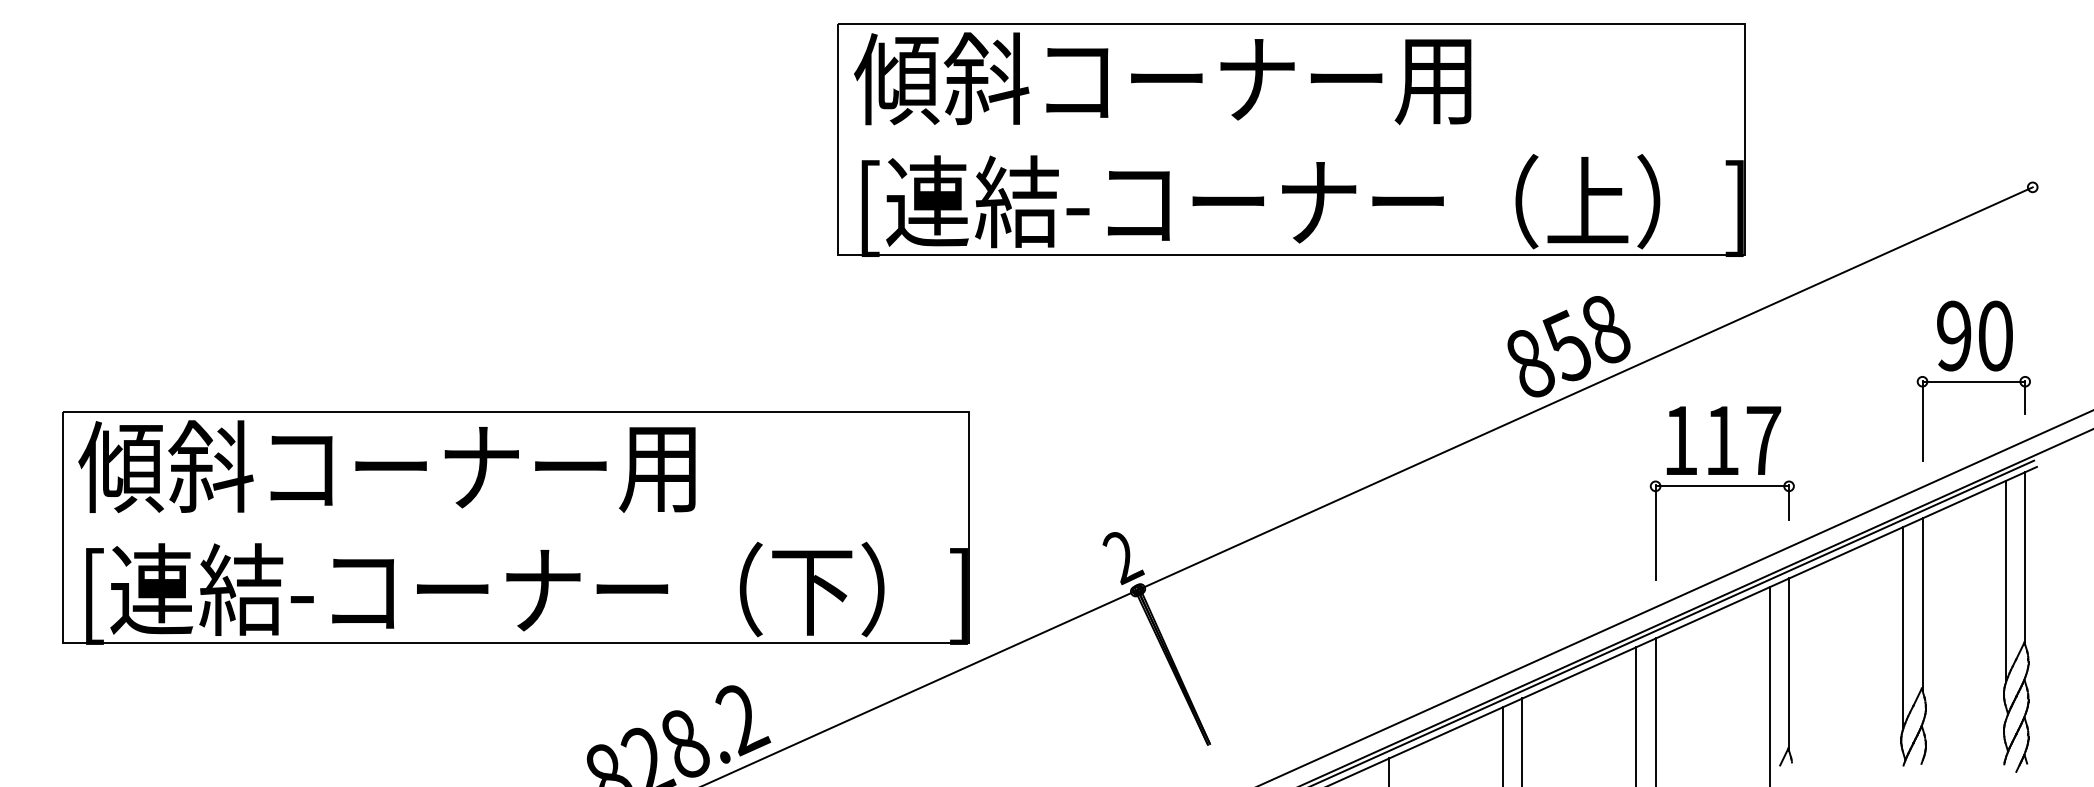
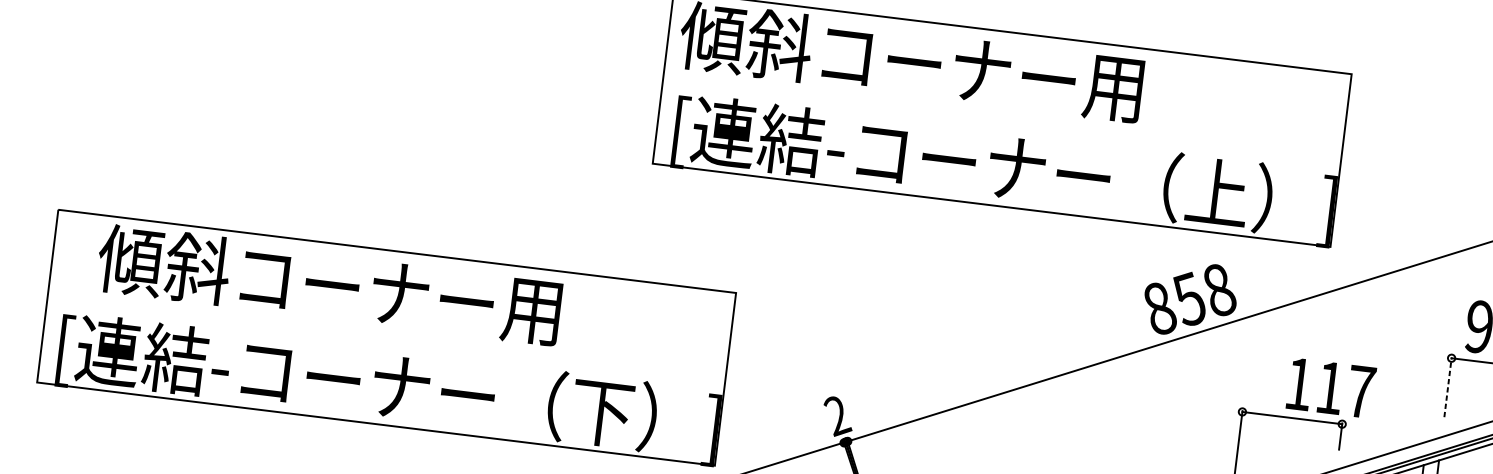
line: (1922, 420) -> (1448, 387), solid -> dashed
text: (1723, 440) -> (1331, 388), moved
text: (386, 466) -> (329, 284), moved

